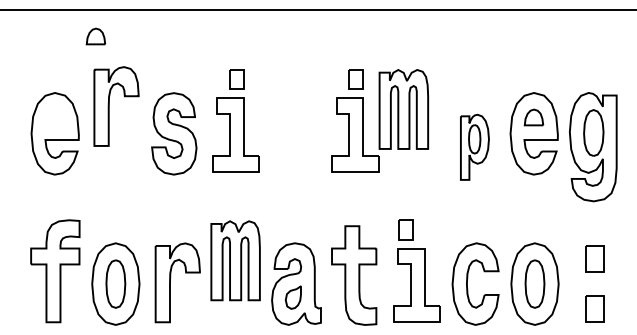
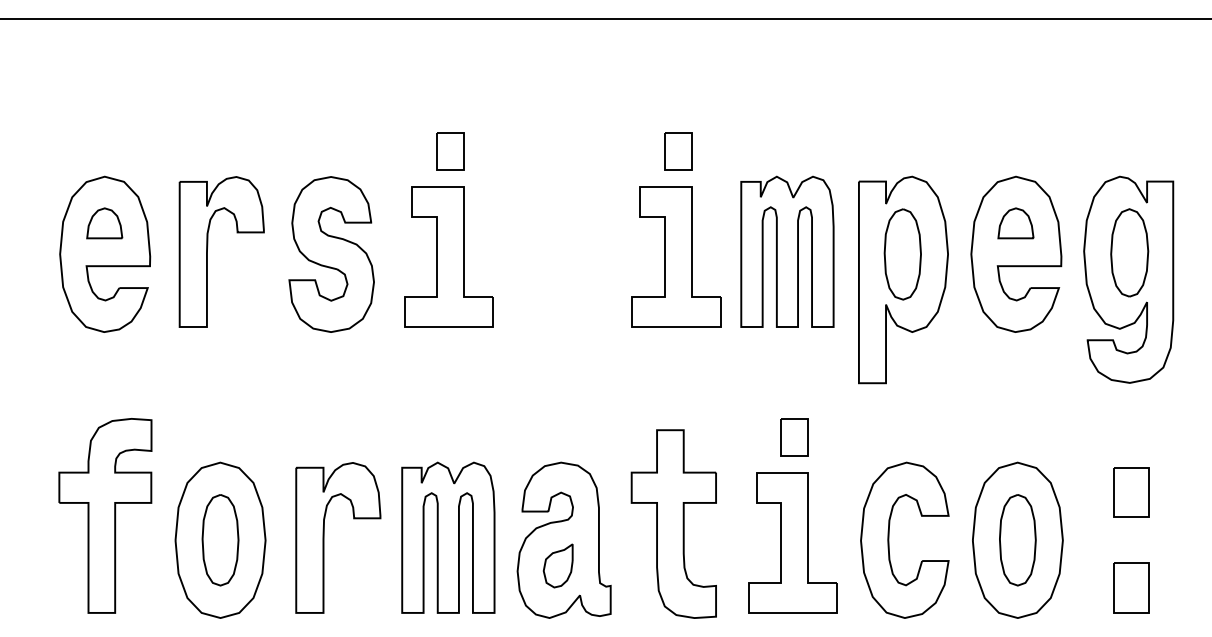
part: (95, 36) -> (103, 223), moved
part: (109, 106) -> (208, 251), moved
part: (403, 109) -> (786, 251), moved
part: (474, 147) -> (902, 280), size x1.67
part: (405, 229) -> (794, 436), moved
part: (235, 260) -> (448, 537), moved

